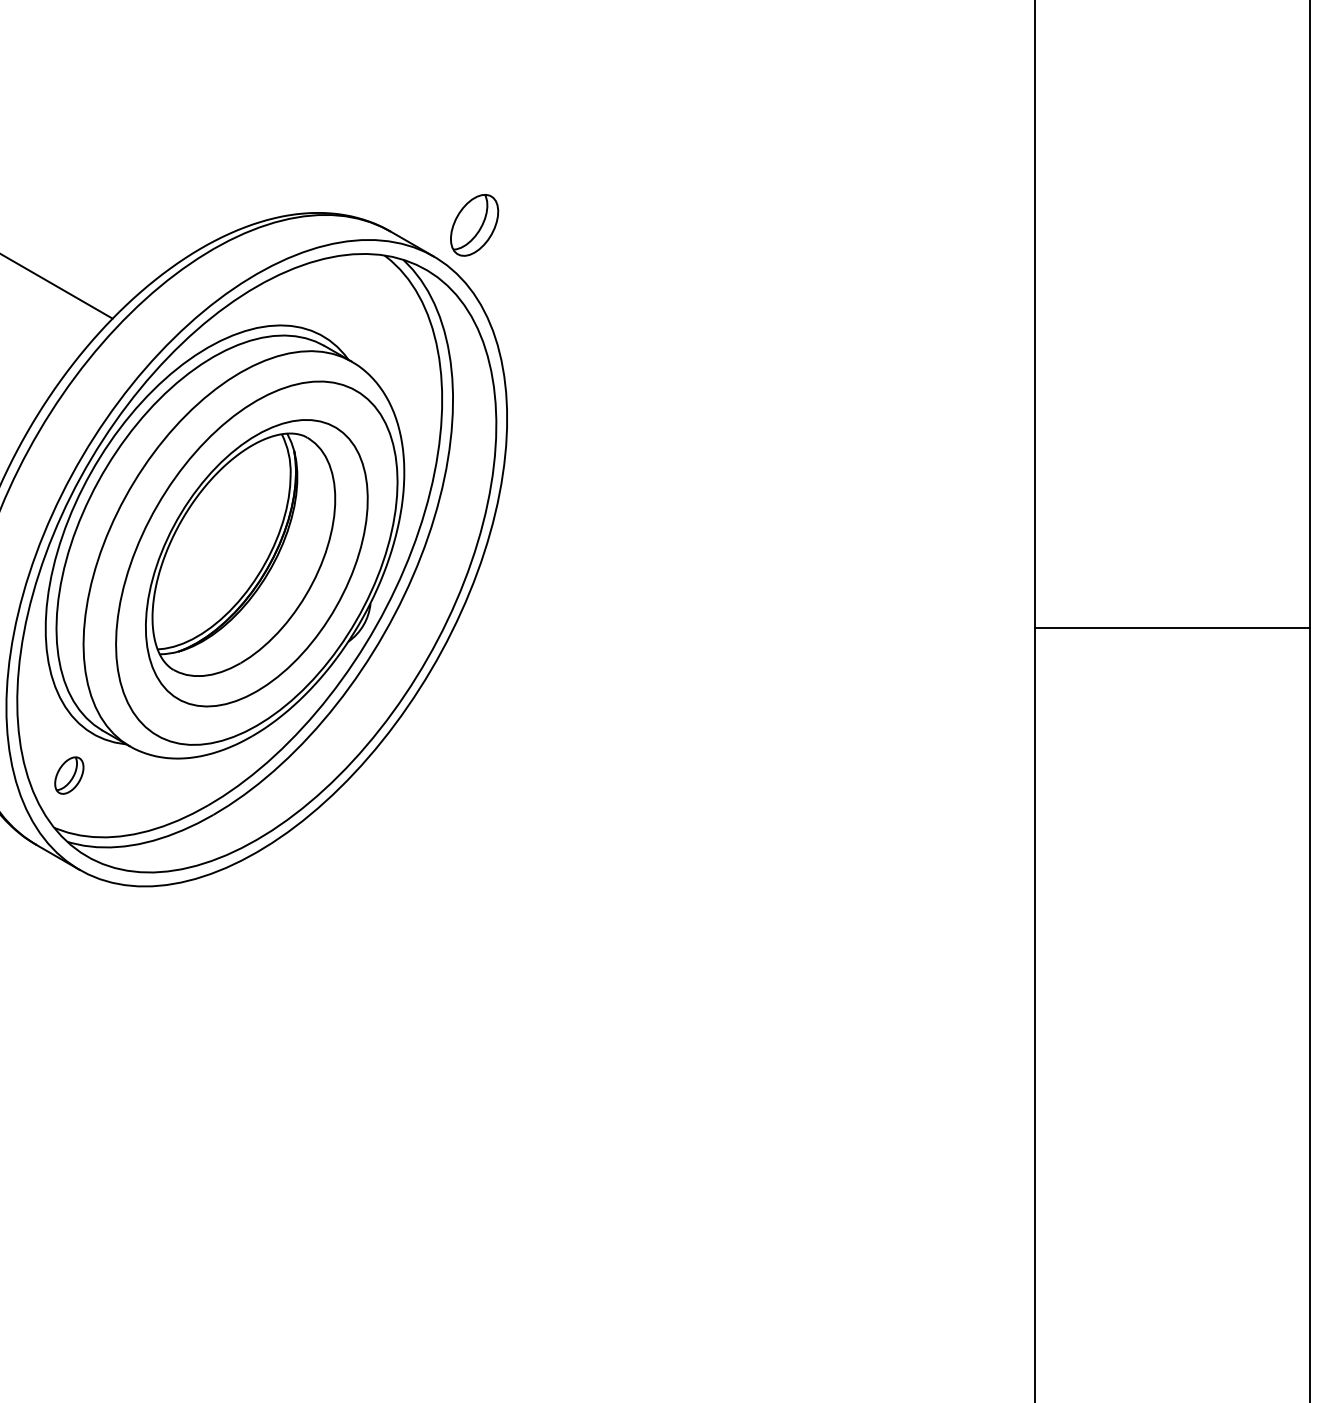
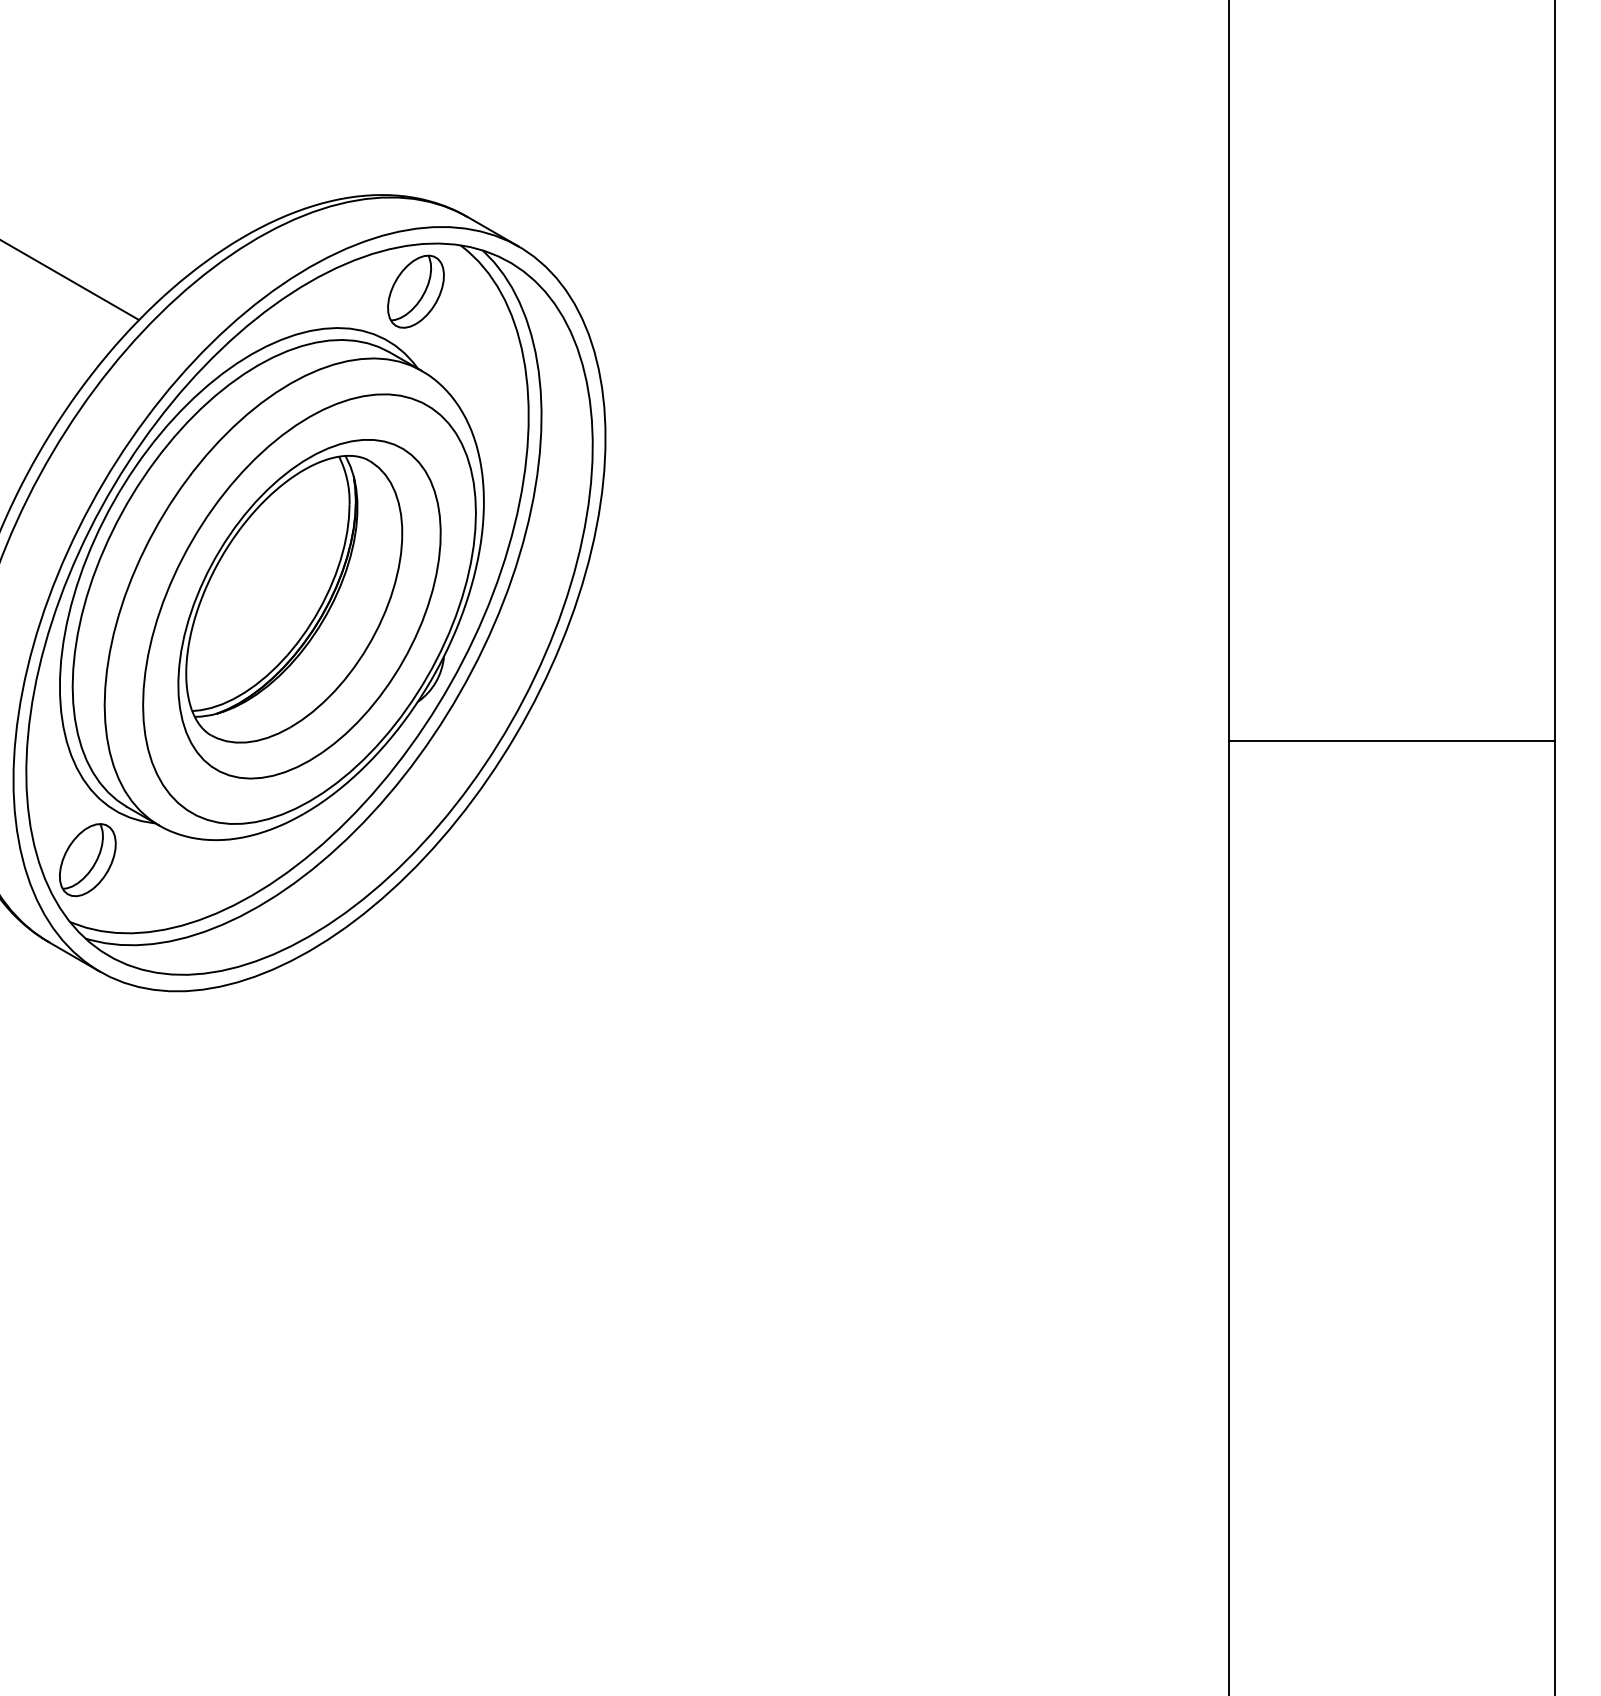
part: (474, 225) -> (415, 291), moved
line: (1172, 627) -> (1392, 741), moved
part: (69, 775) -> (87, 860), size x1.67

